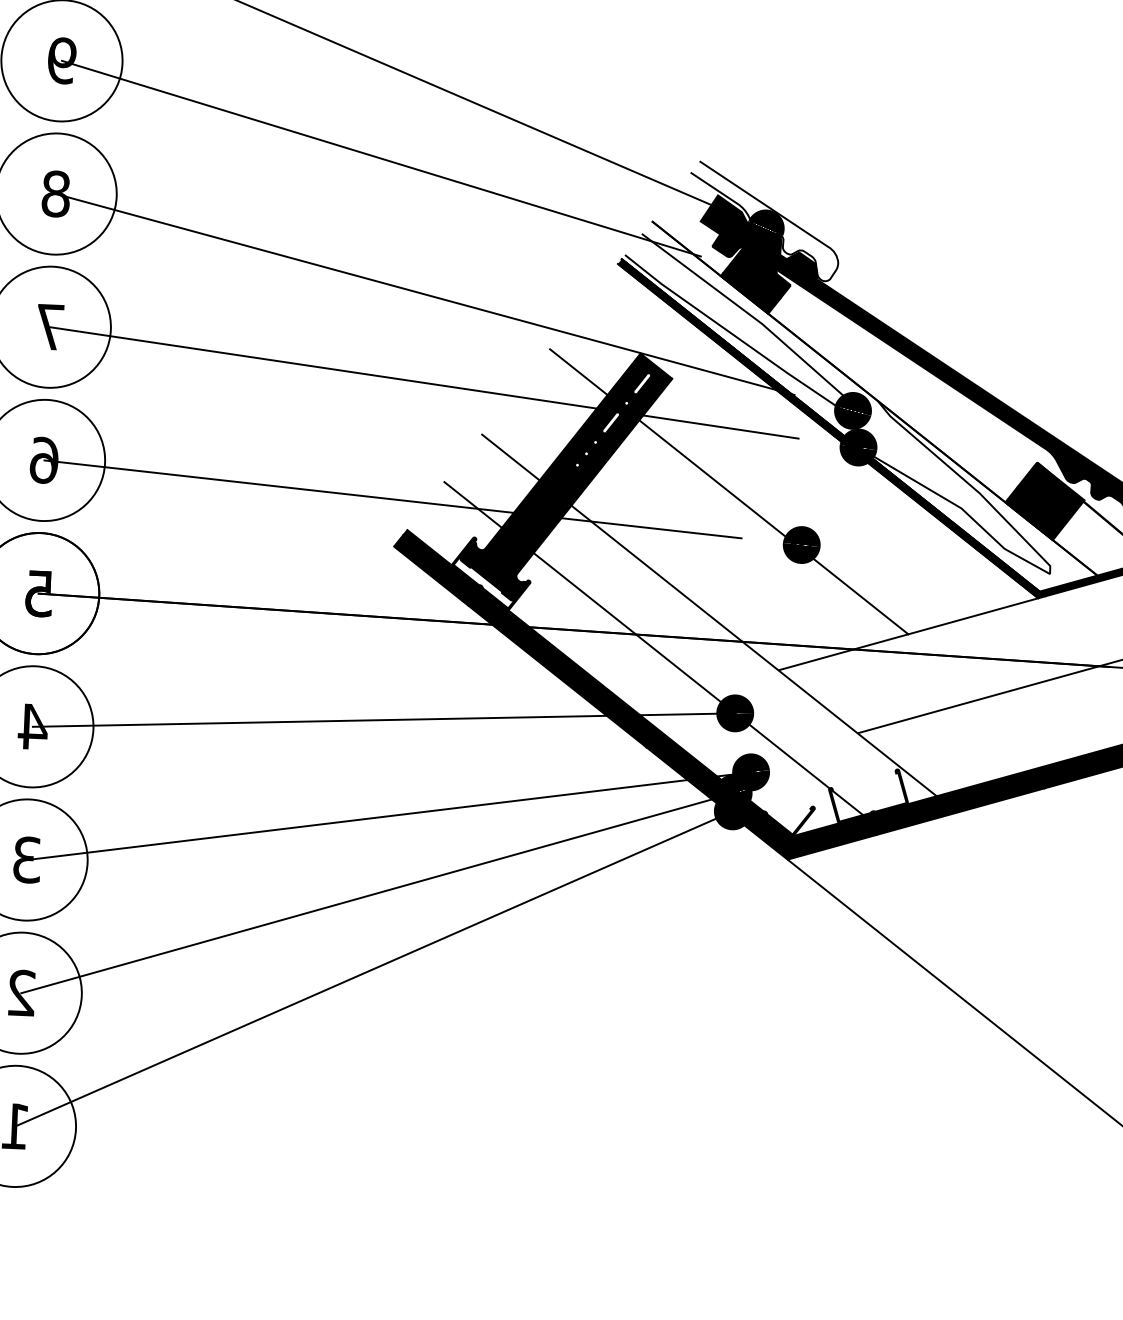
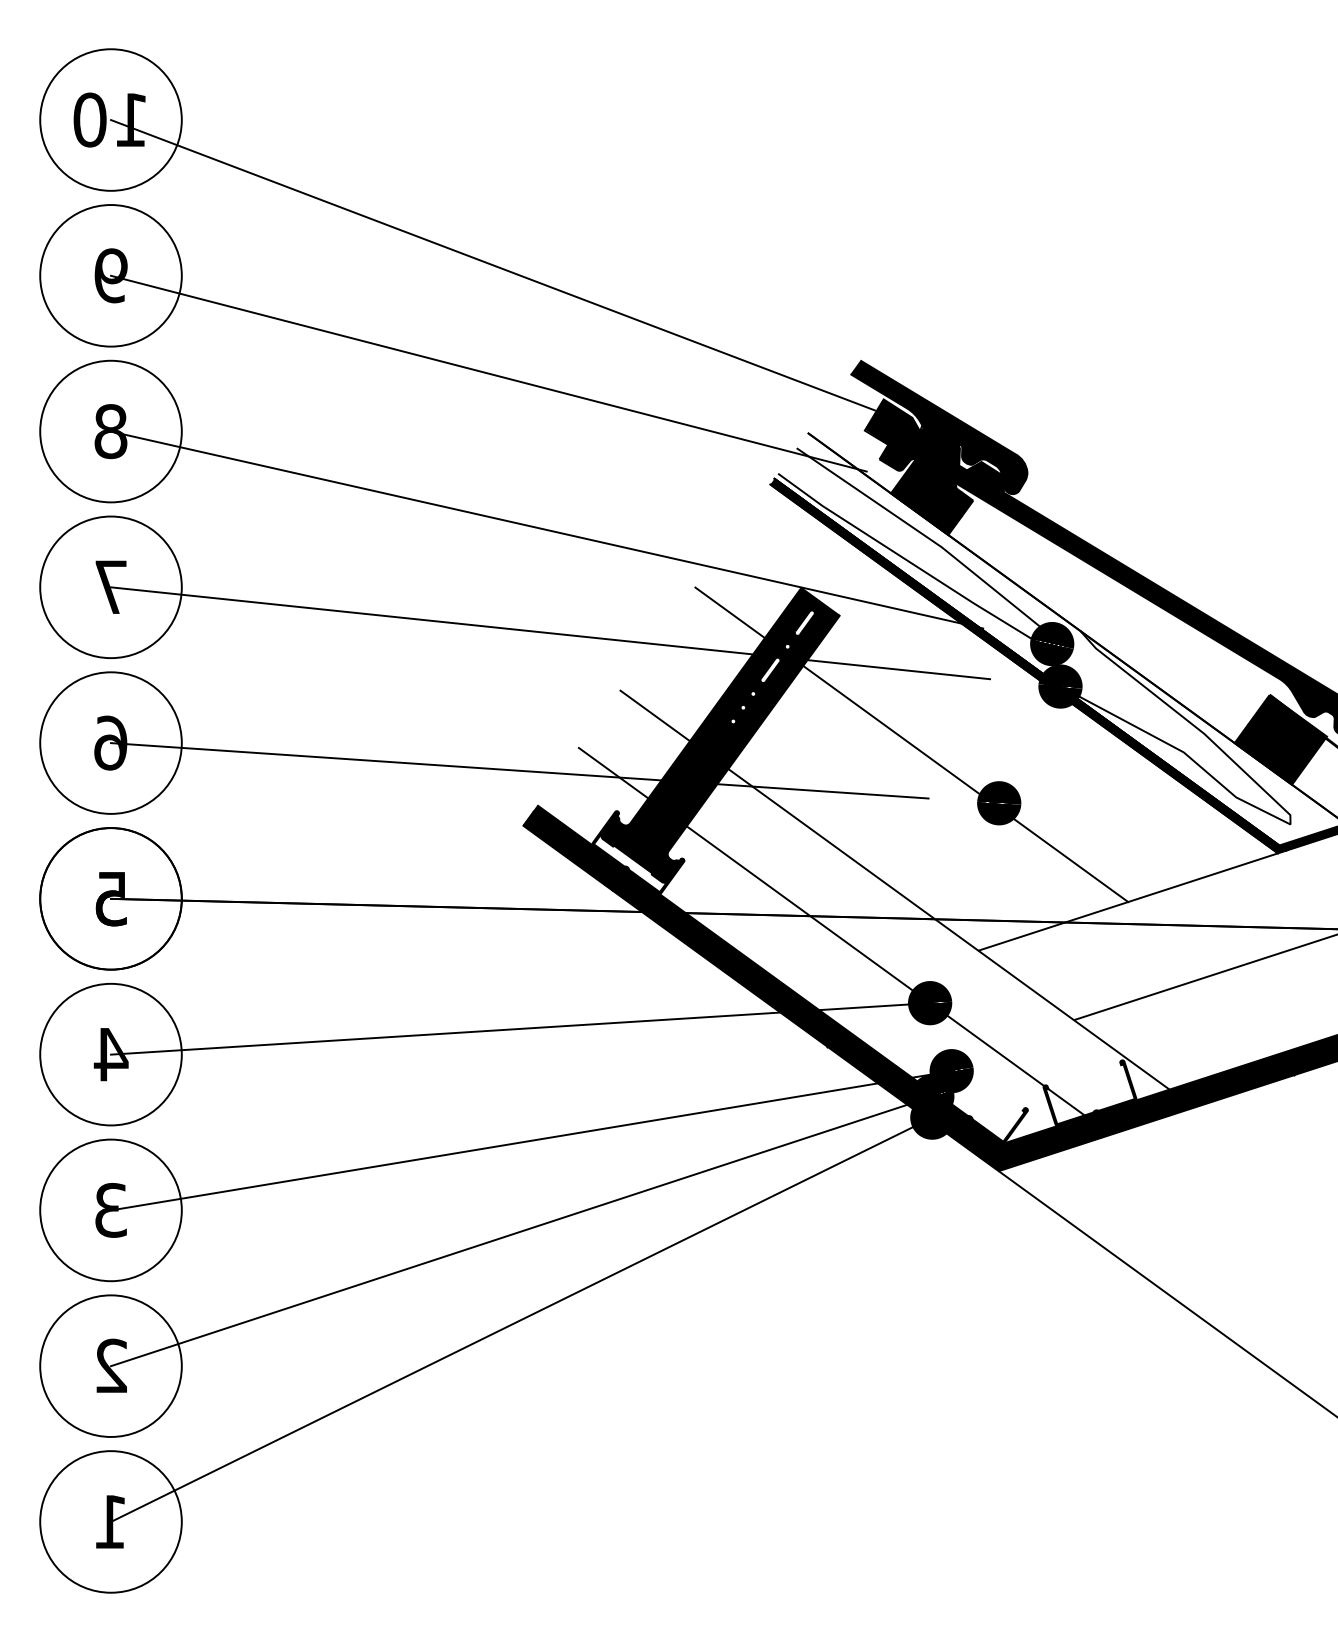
fill: (763, 221) -> (938, 427), added

